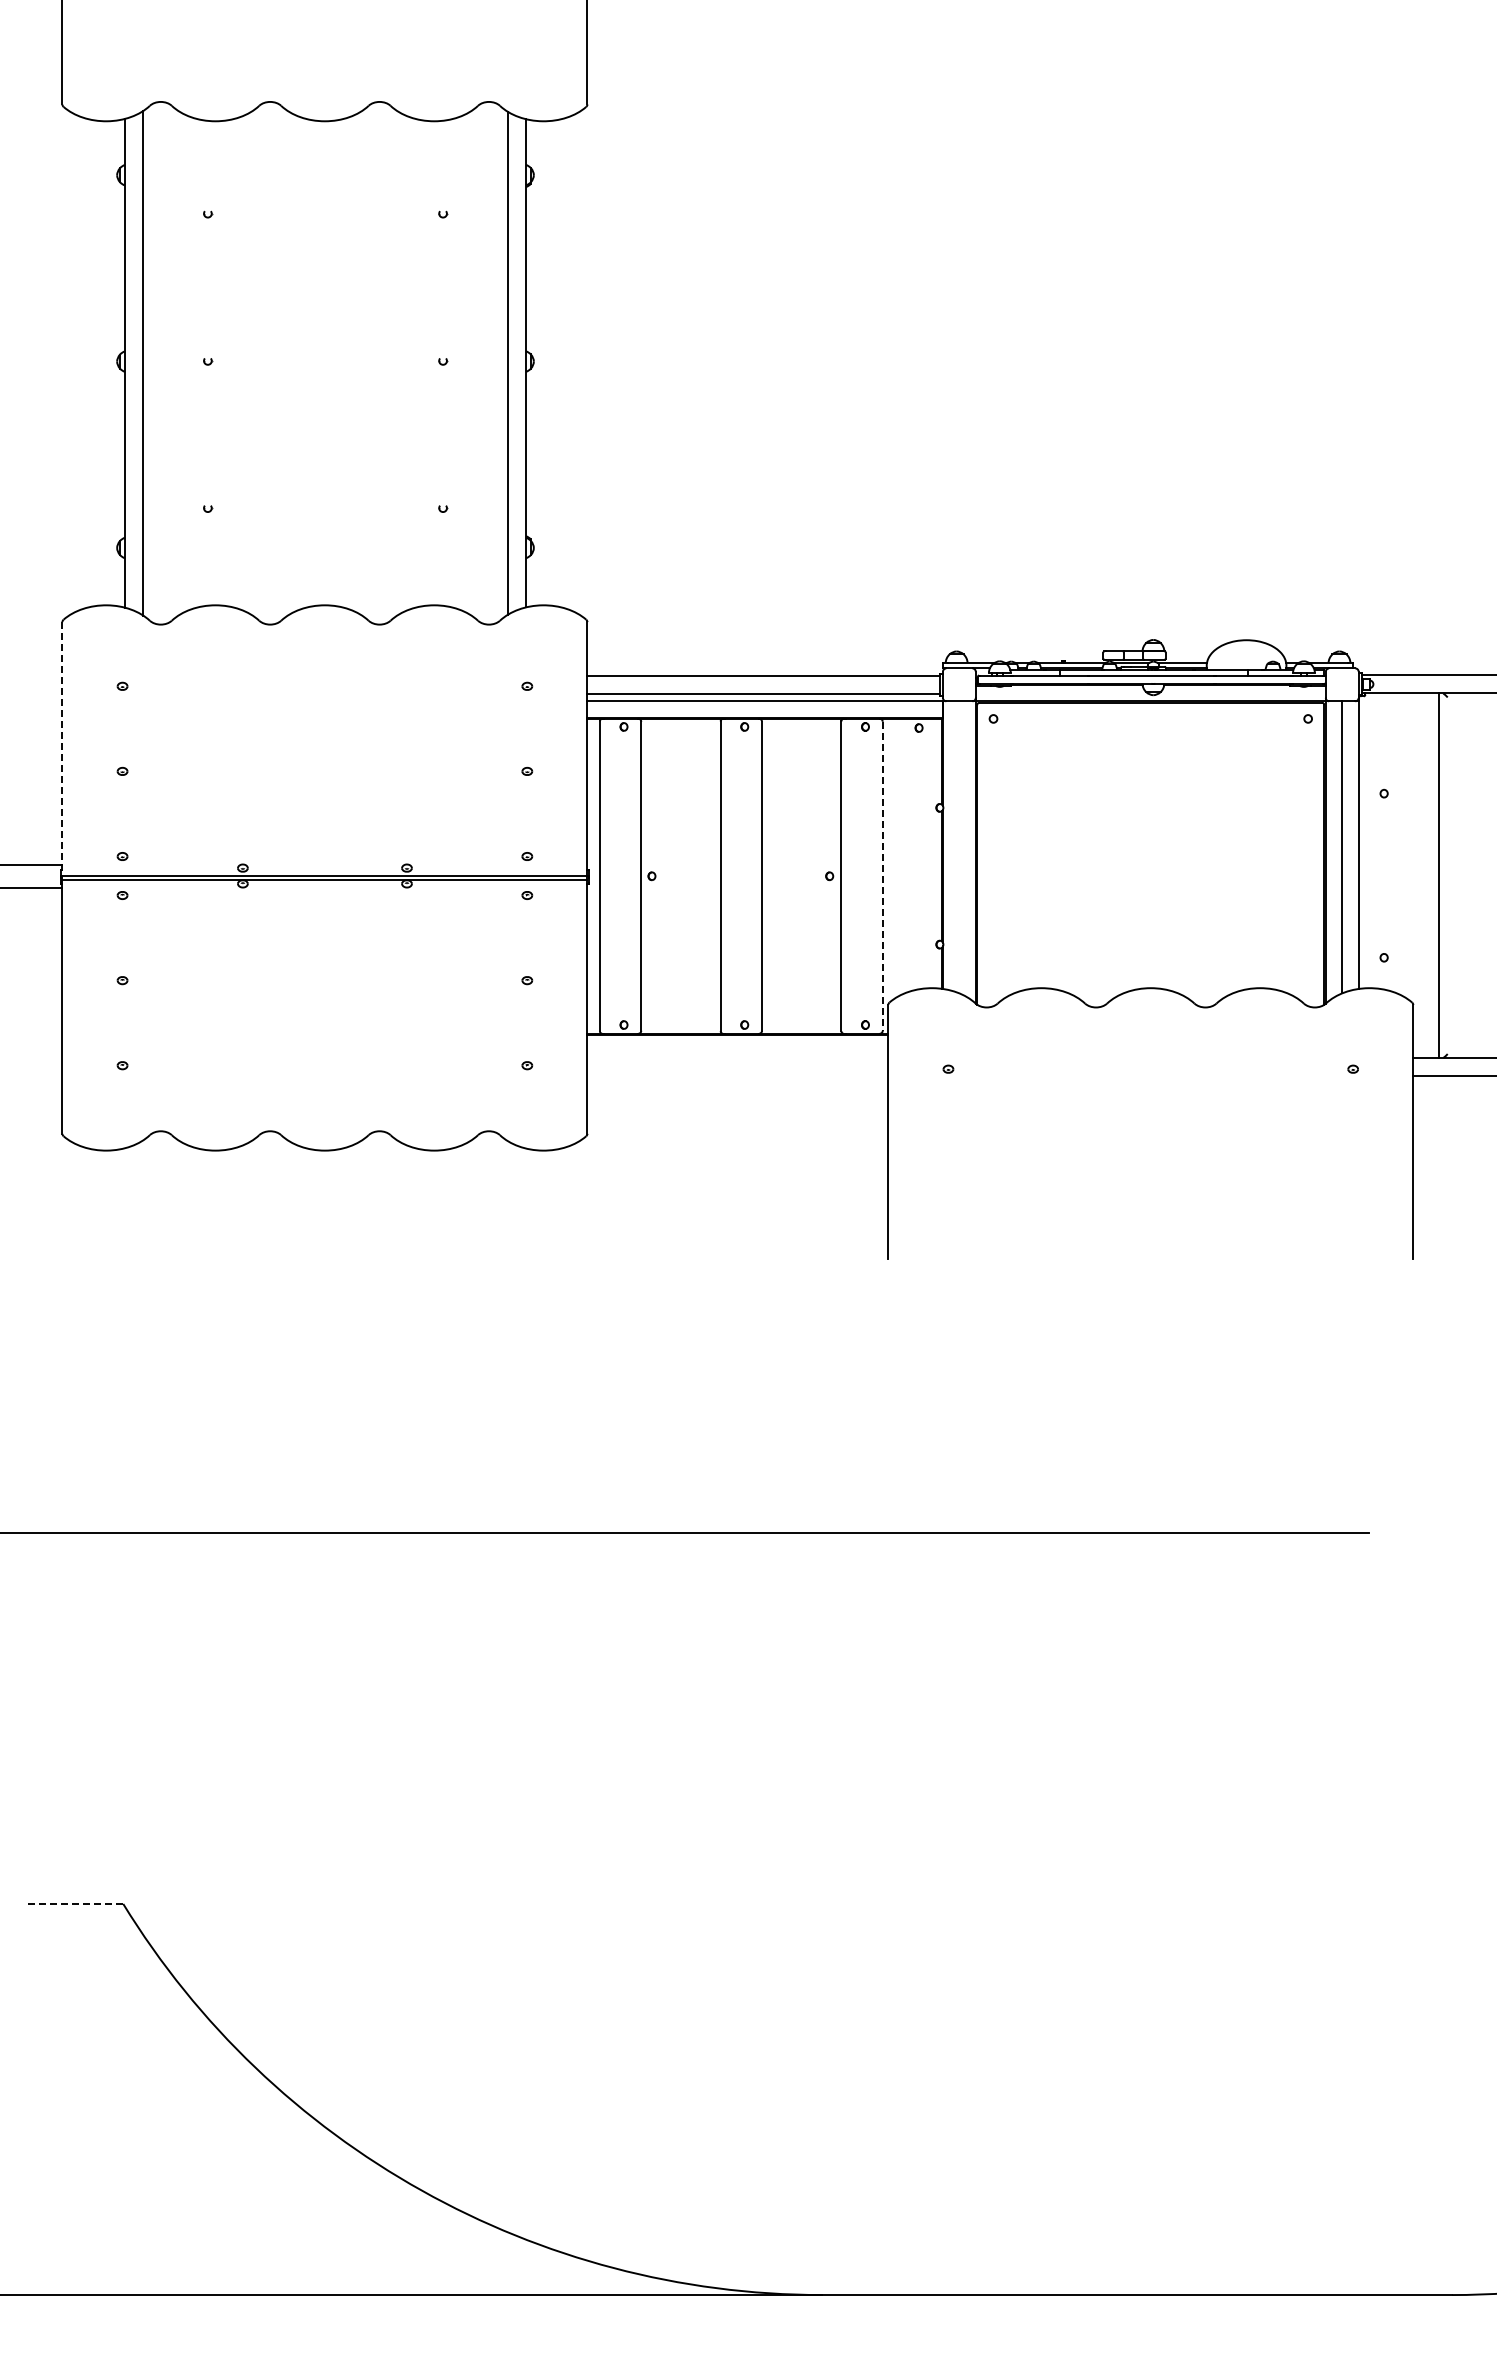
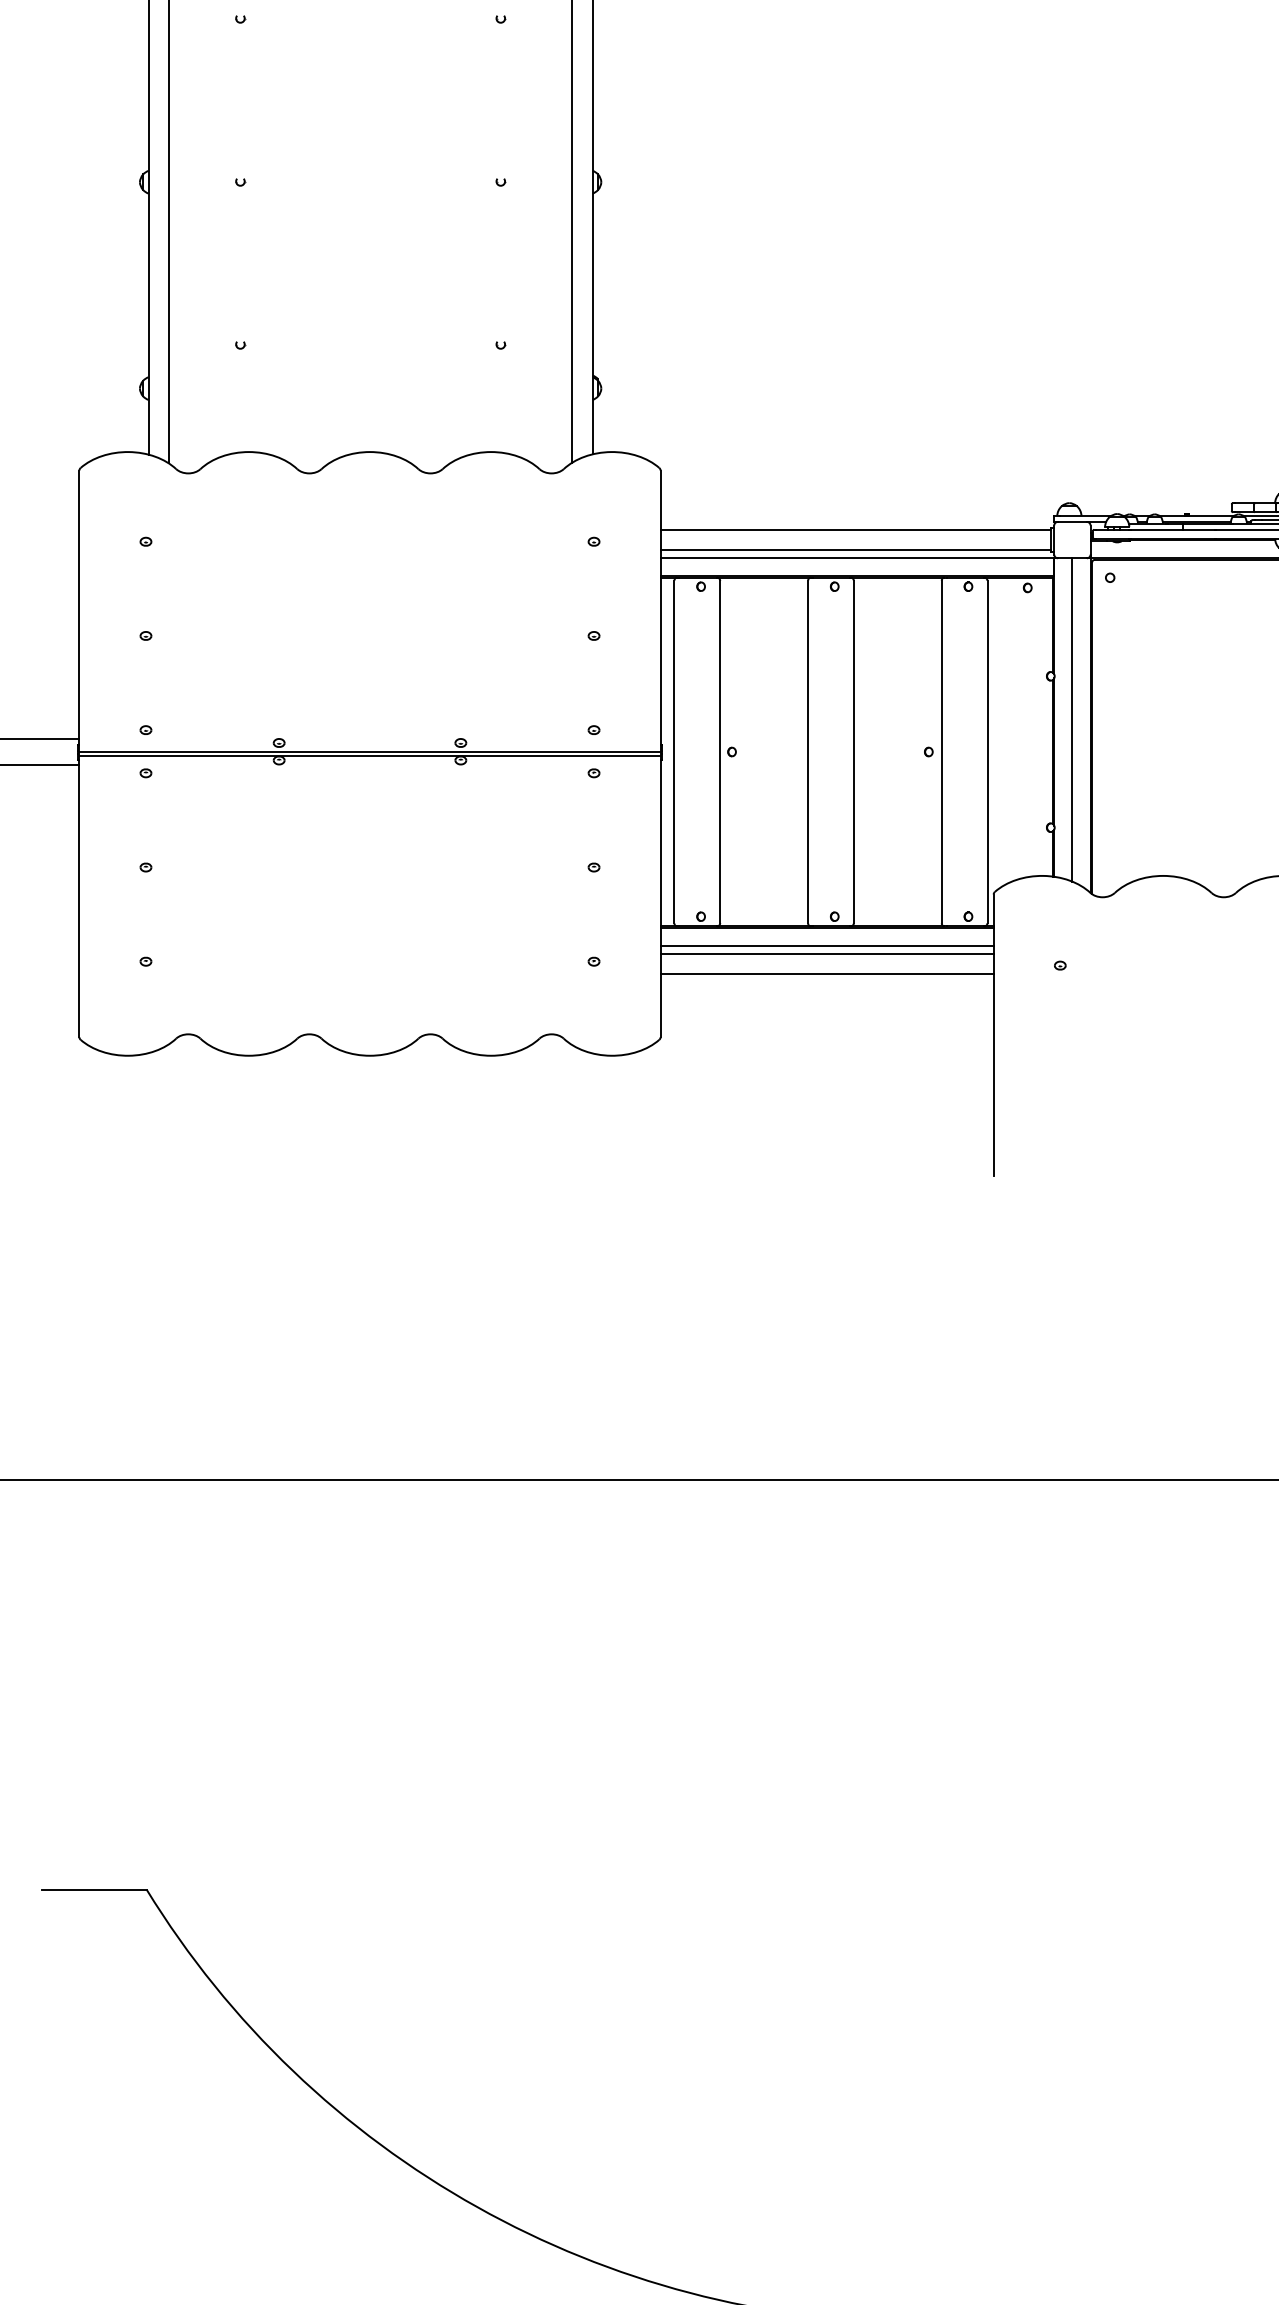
line: (62, 749) -> (79, 611), dashed -> solid
line: (959, 847) -> (1072, 720), added
line: (882, 876) -> (987, 752), dashed -> solid
line: (737, 1051) -> (826, 946), added
line: (737, 1058) -> (826, 953), added
line: (737, 1076) -> (826, 973), added
line: (76, 1903) -> (94, 1889), dashed -> solid

